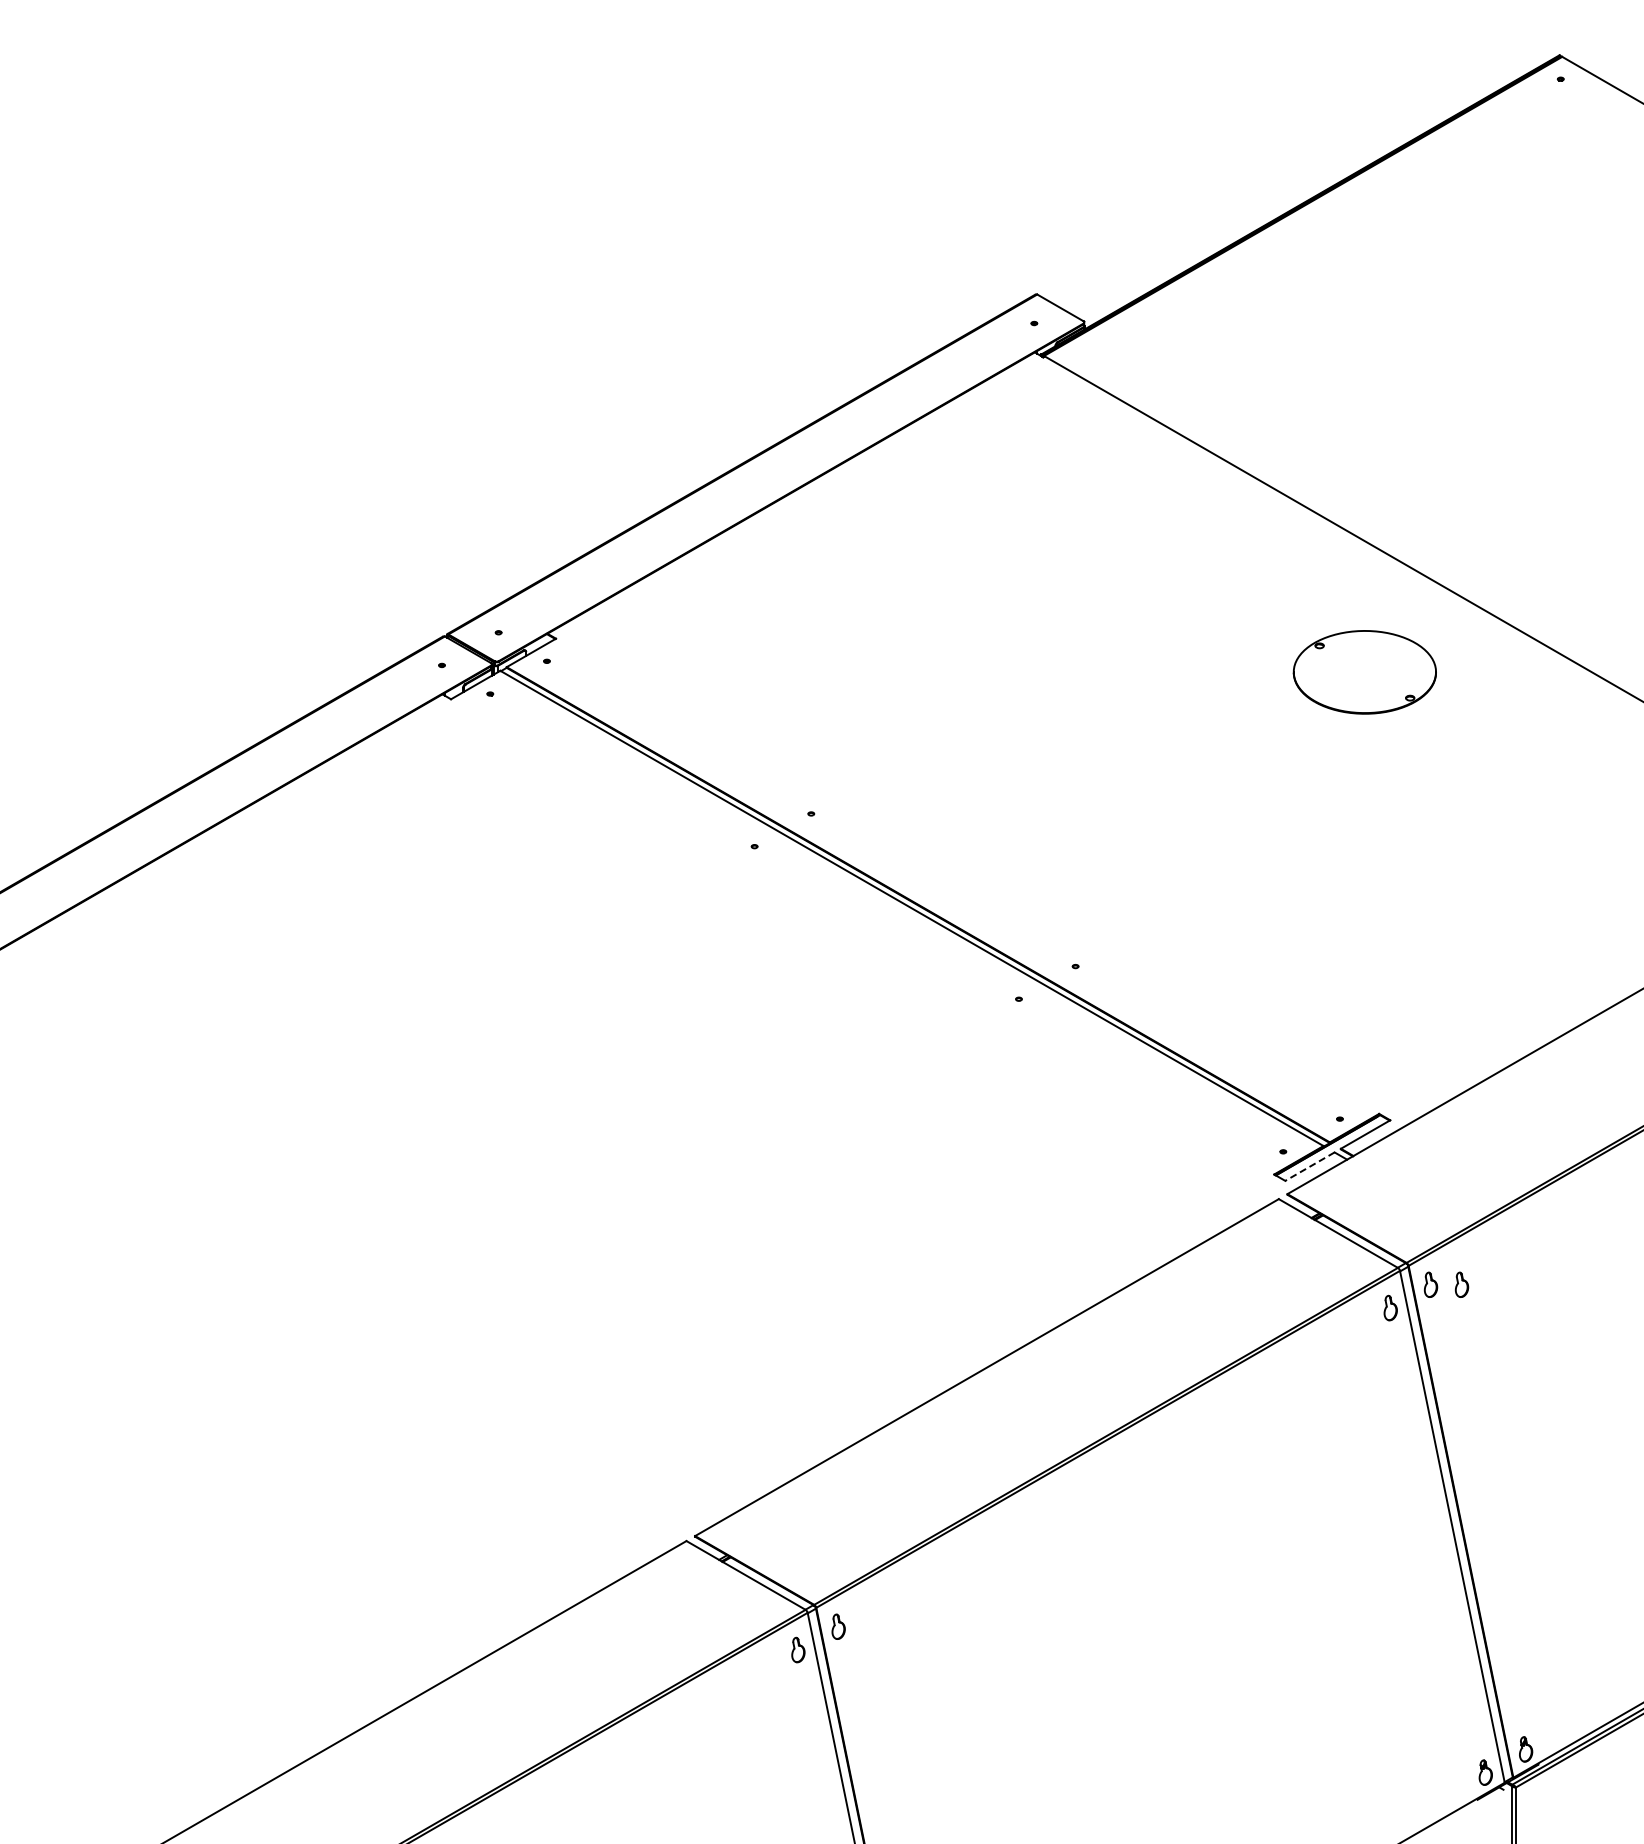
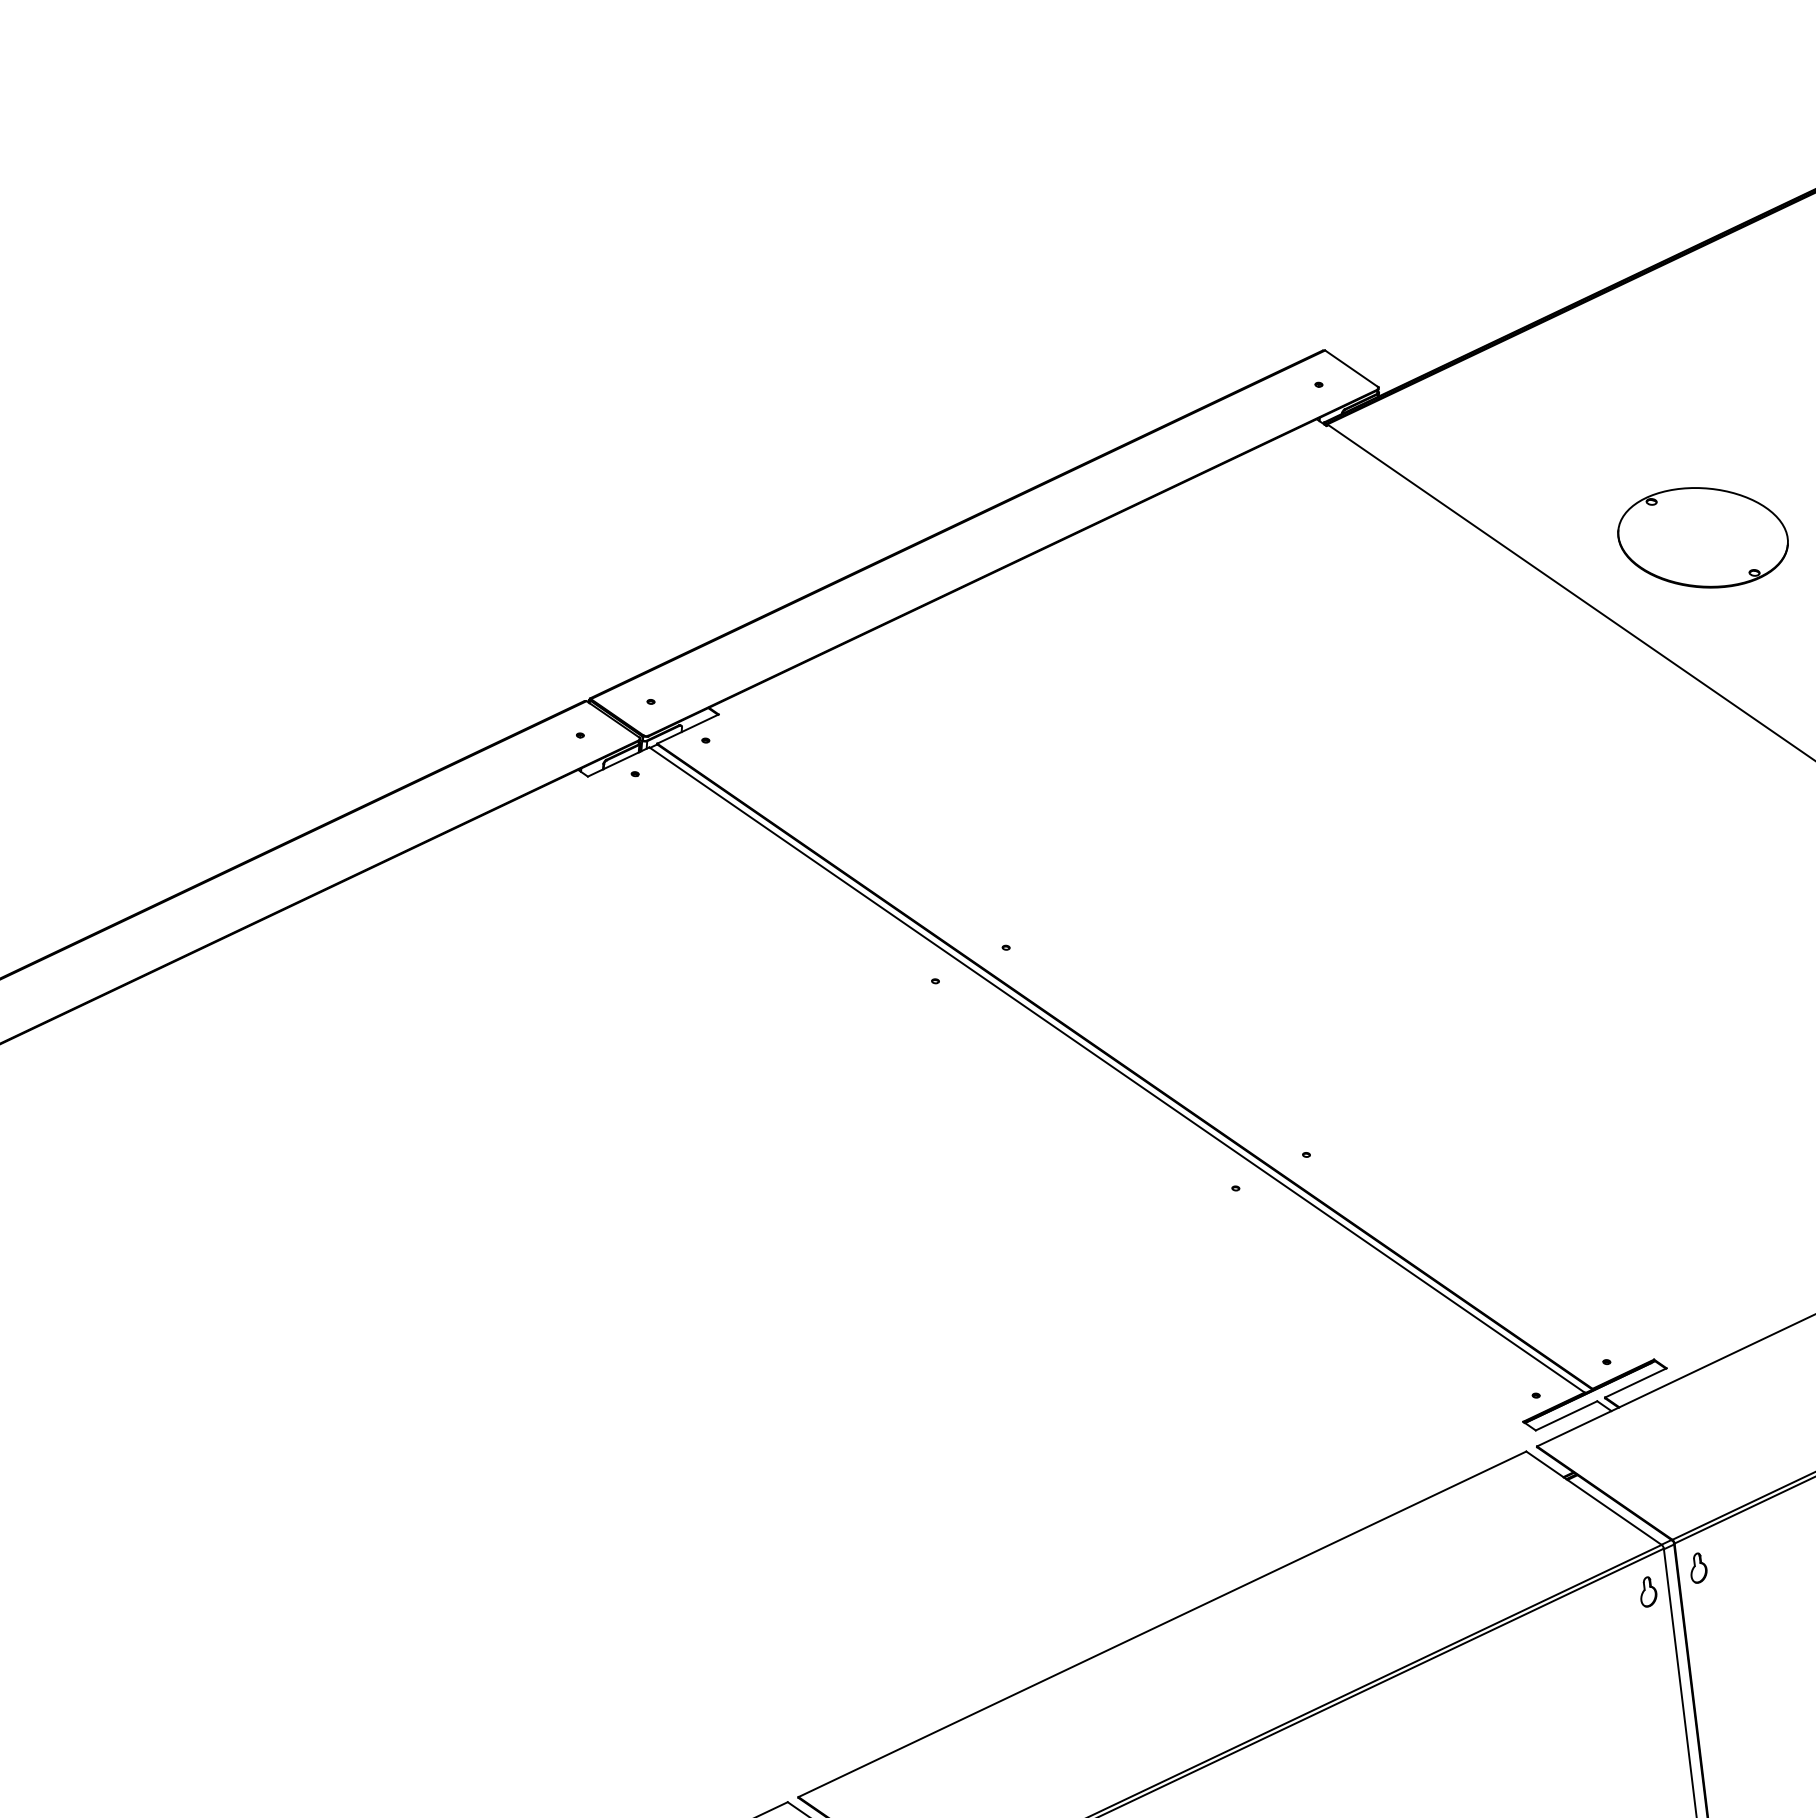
part: (1364, 672) -> (1702, 537), moved
line: (1309, 1166) -> (1566, 1415), dashed -> solid
part: (1461, 1284) -> (1735, 1570), removed

